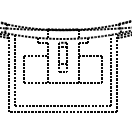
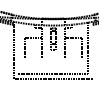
line: (15, 70) -> (18, 48), removed
line: (116, 71) -> (92, 49), removed
line: (61, 82) -> (52, 57), removed

